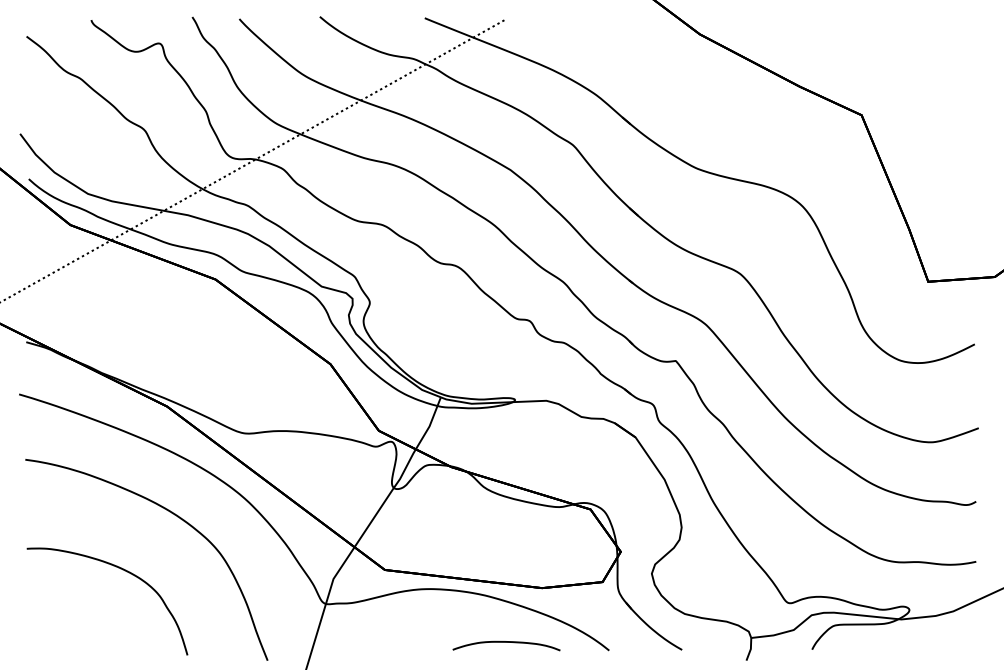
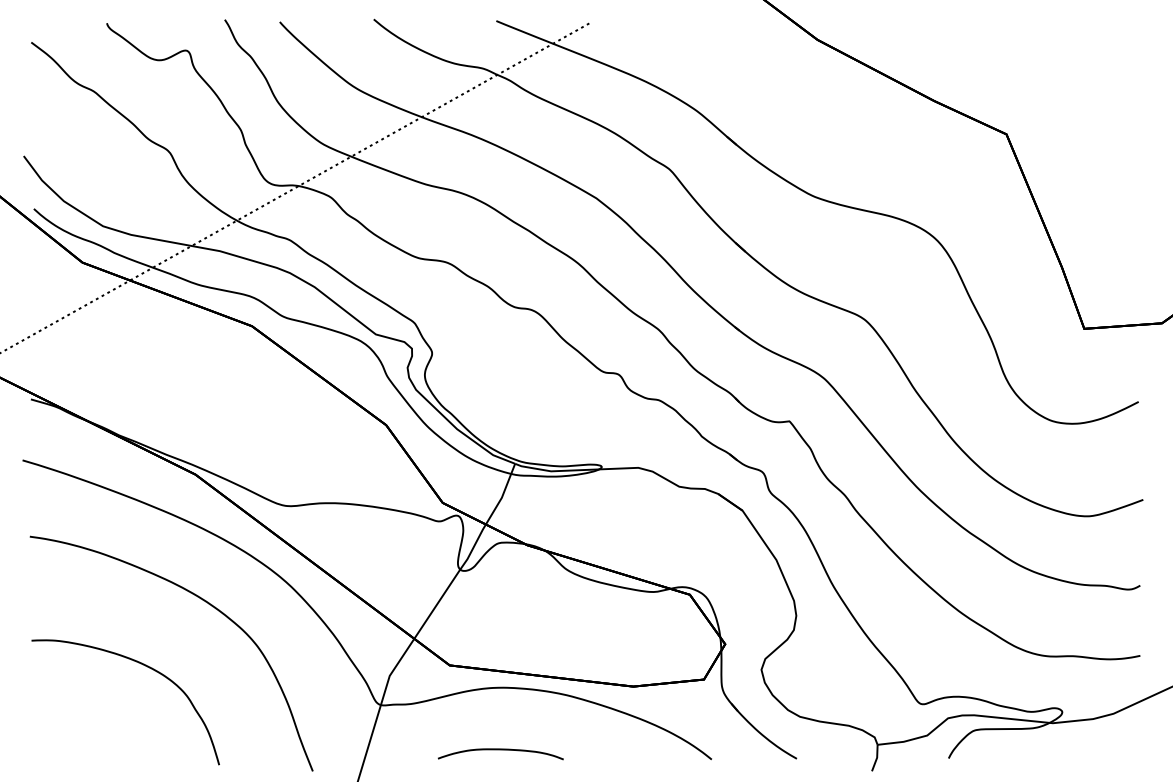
curve: (506, 642) -> (500, 750), moved

